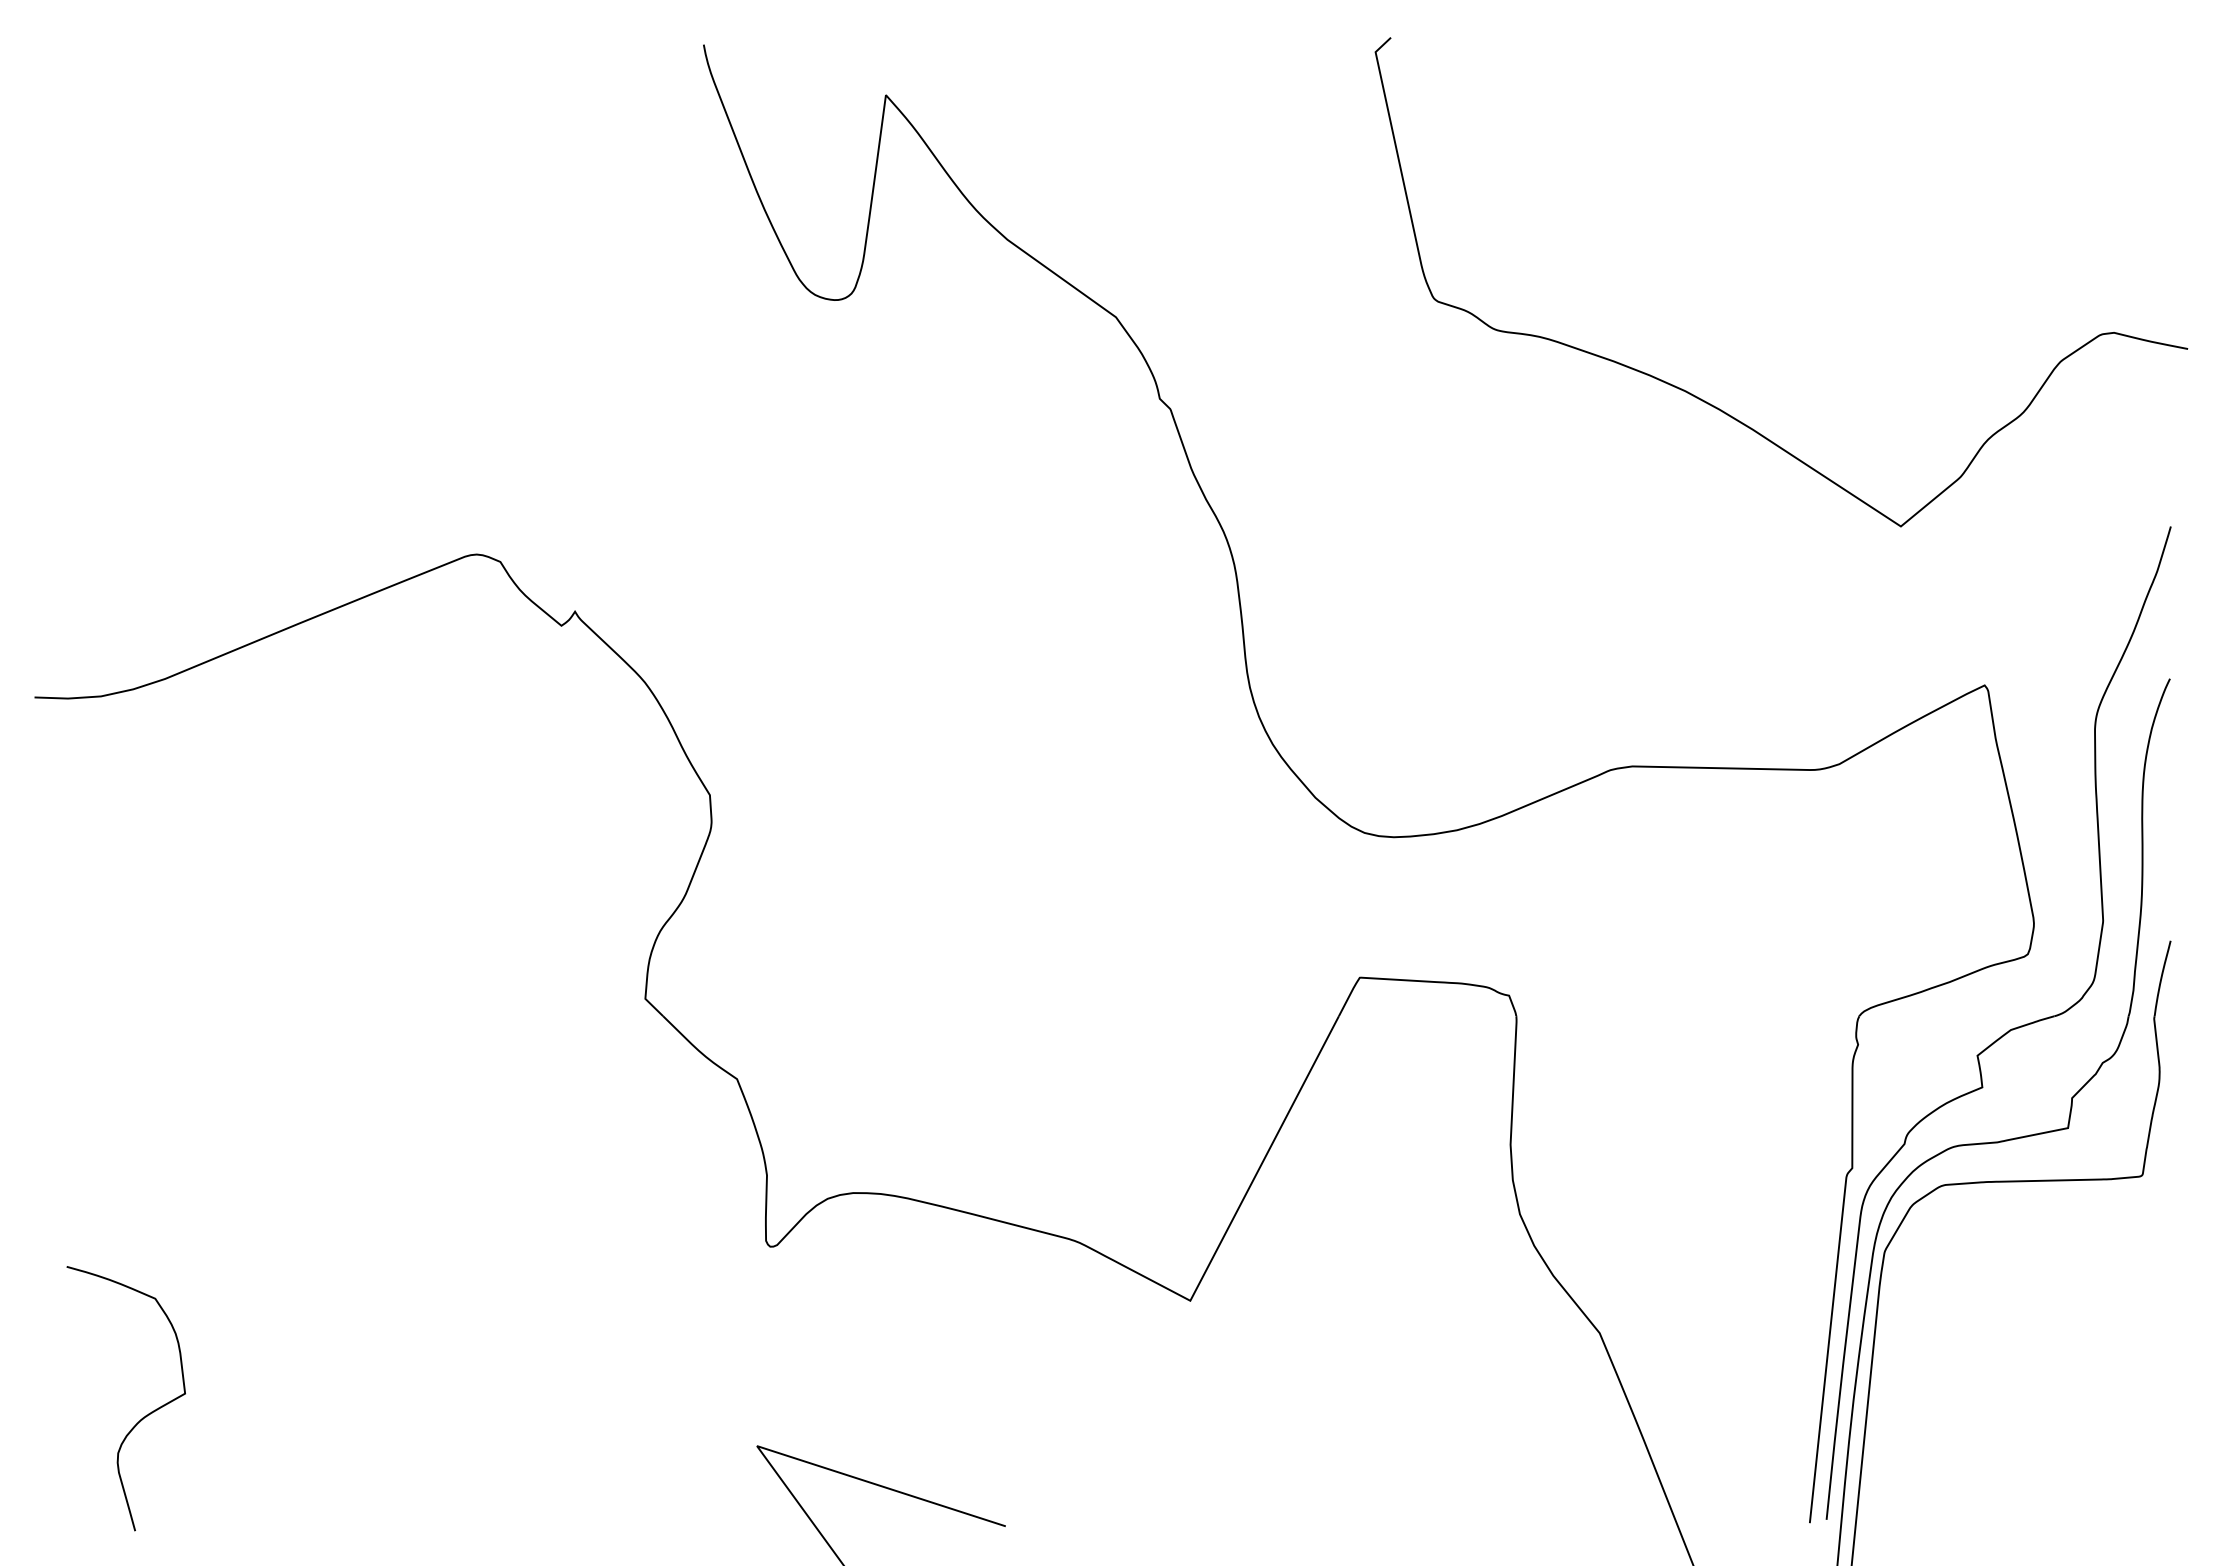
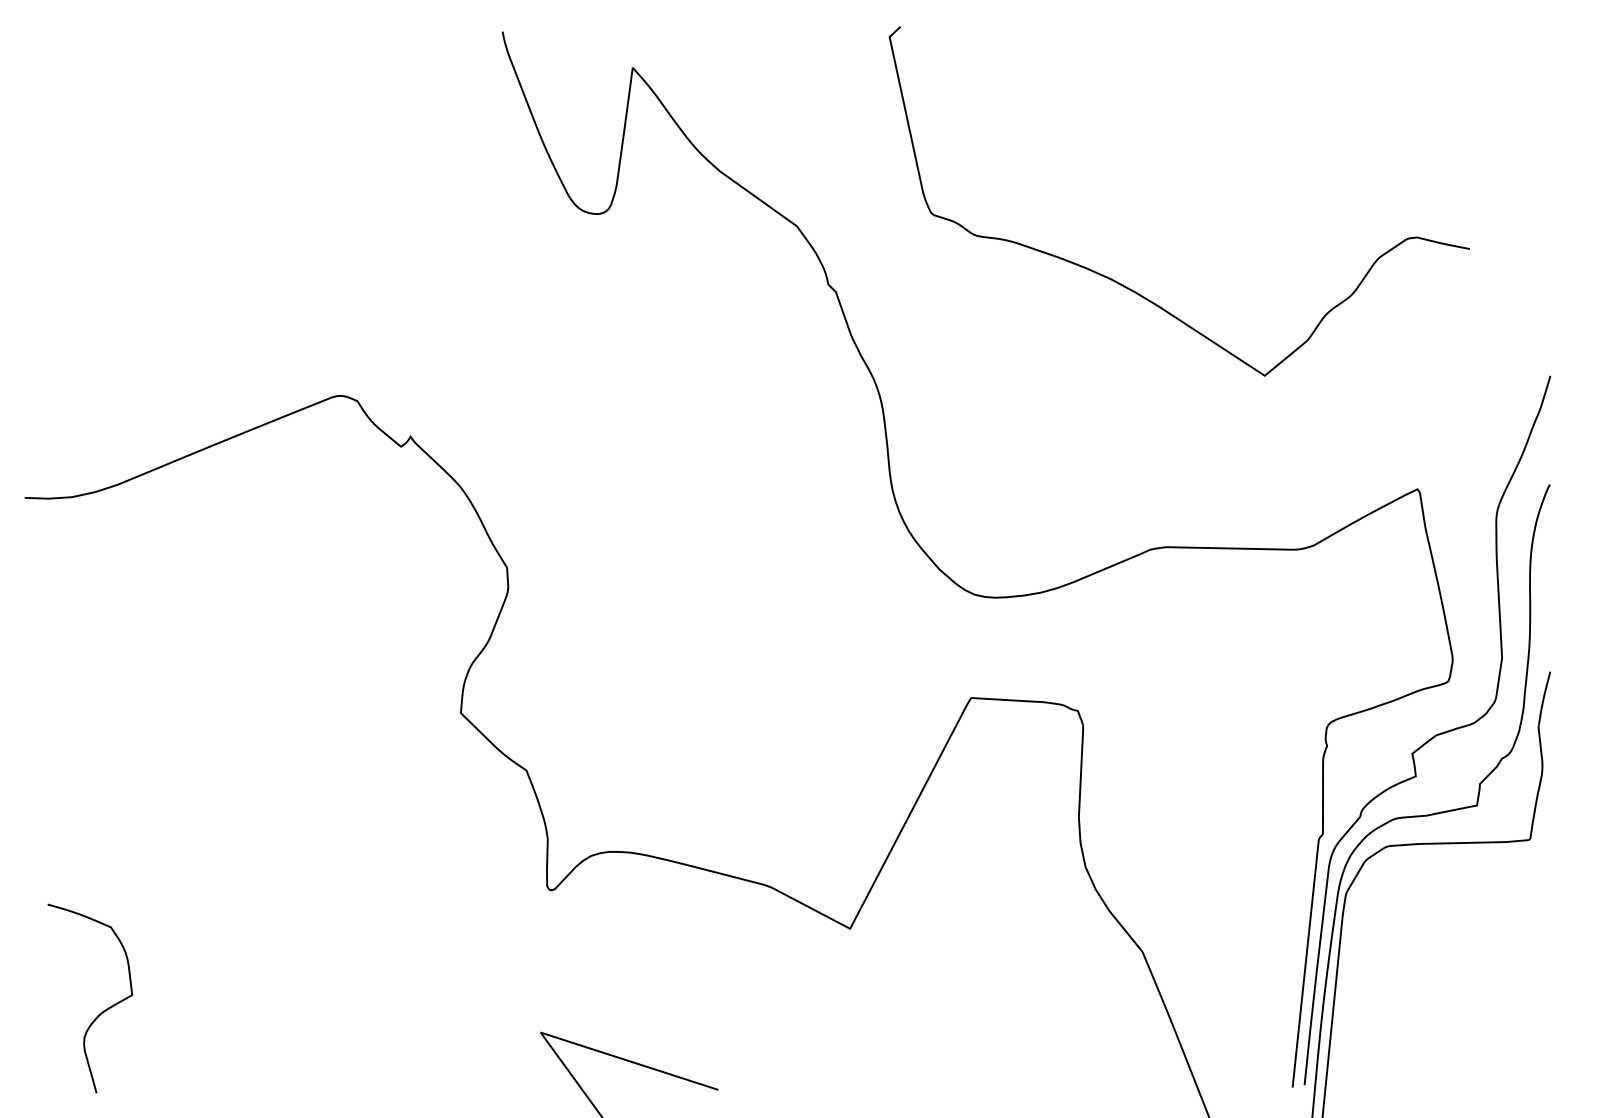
curve: (1716, 406) -> (1133, 290), moved

